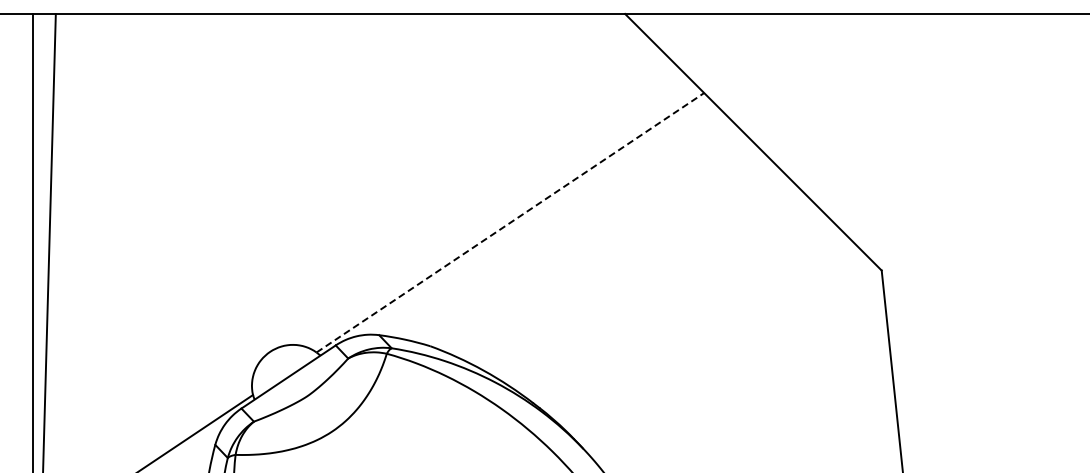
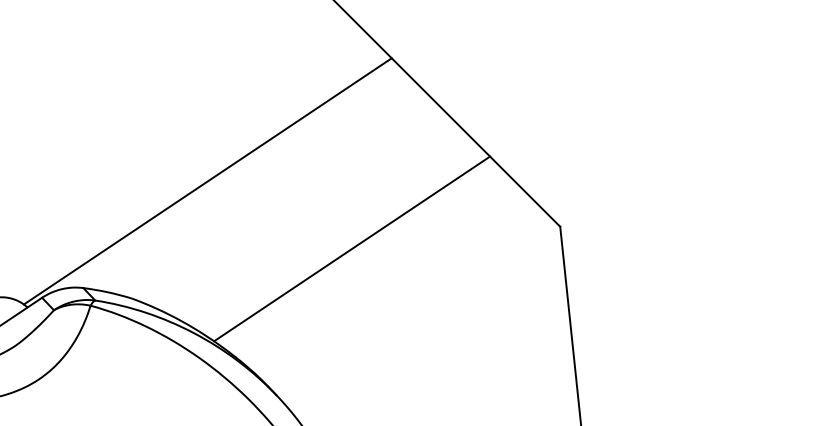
line: (510, 222) -> (207, 181), dashed -> solid
line: (662, 293) -> (352, 248), added

